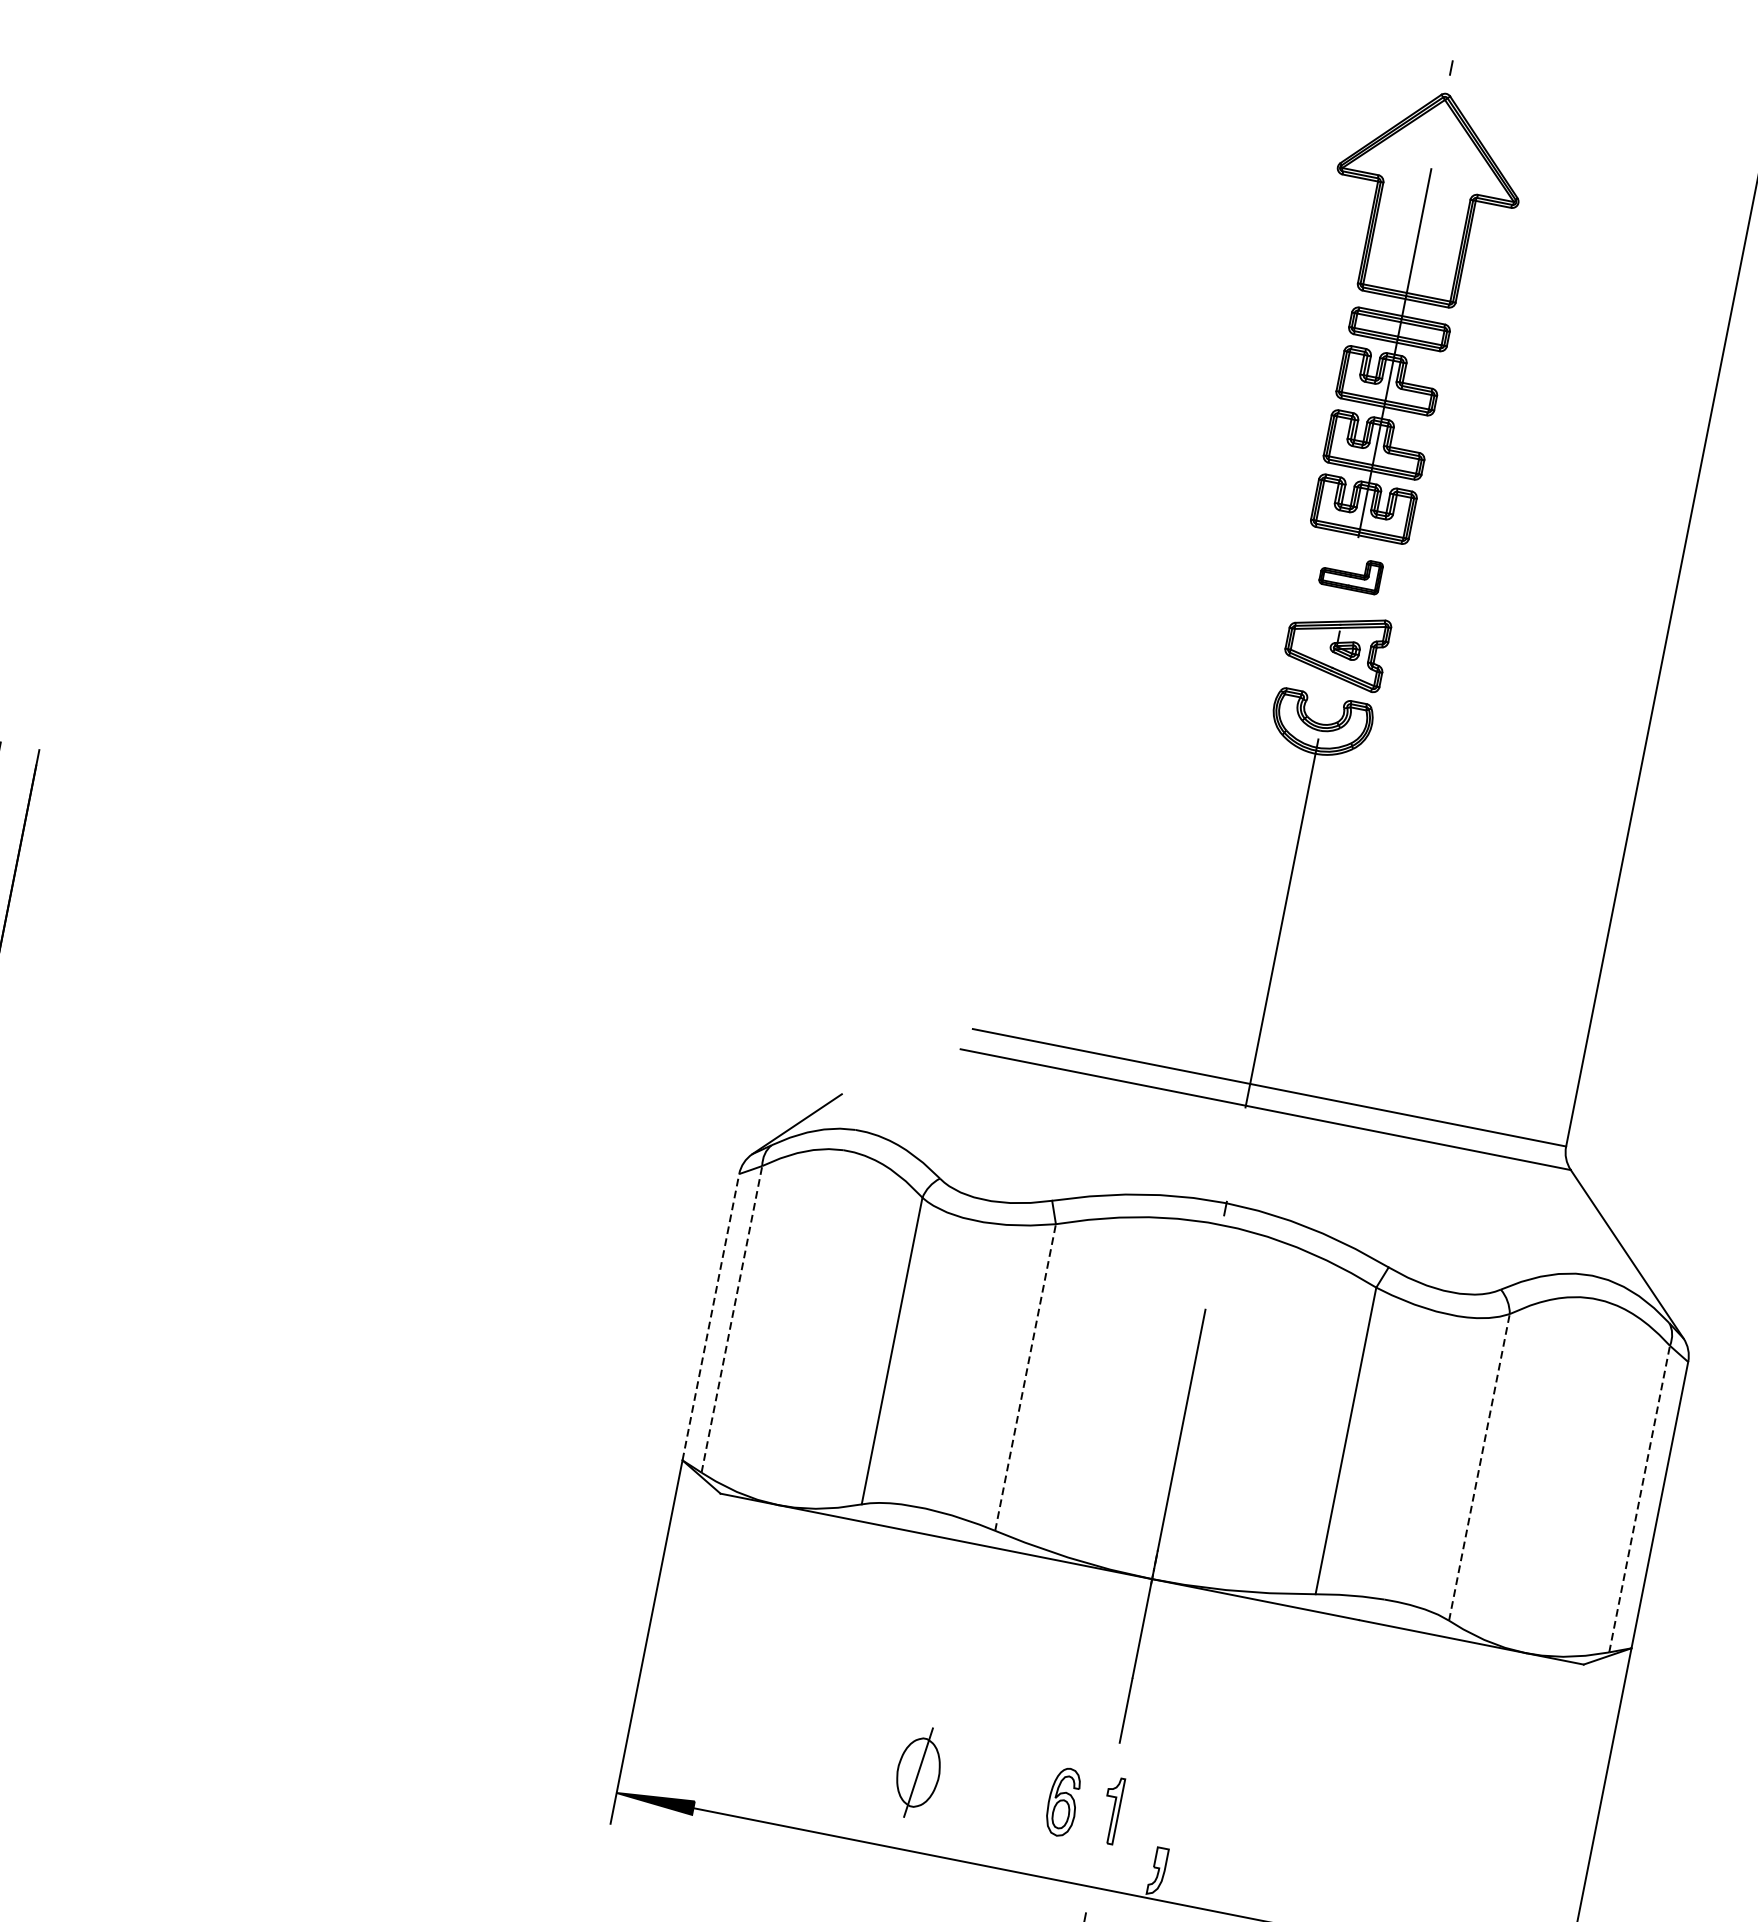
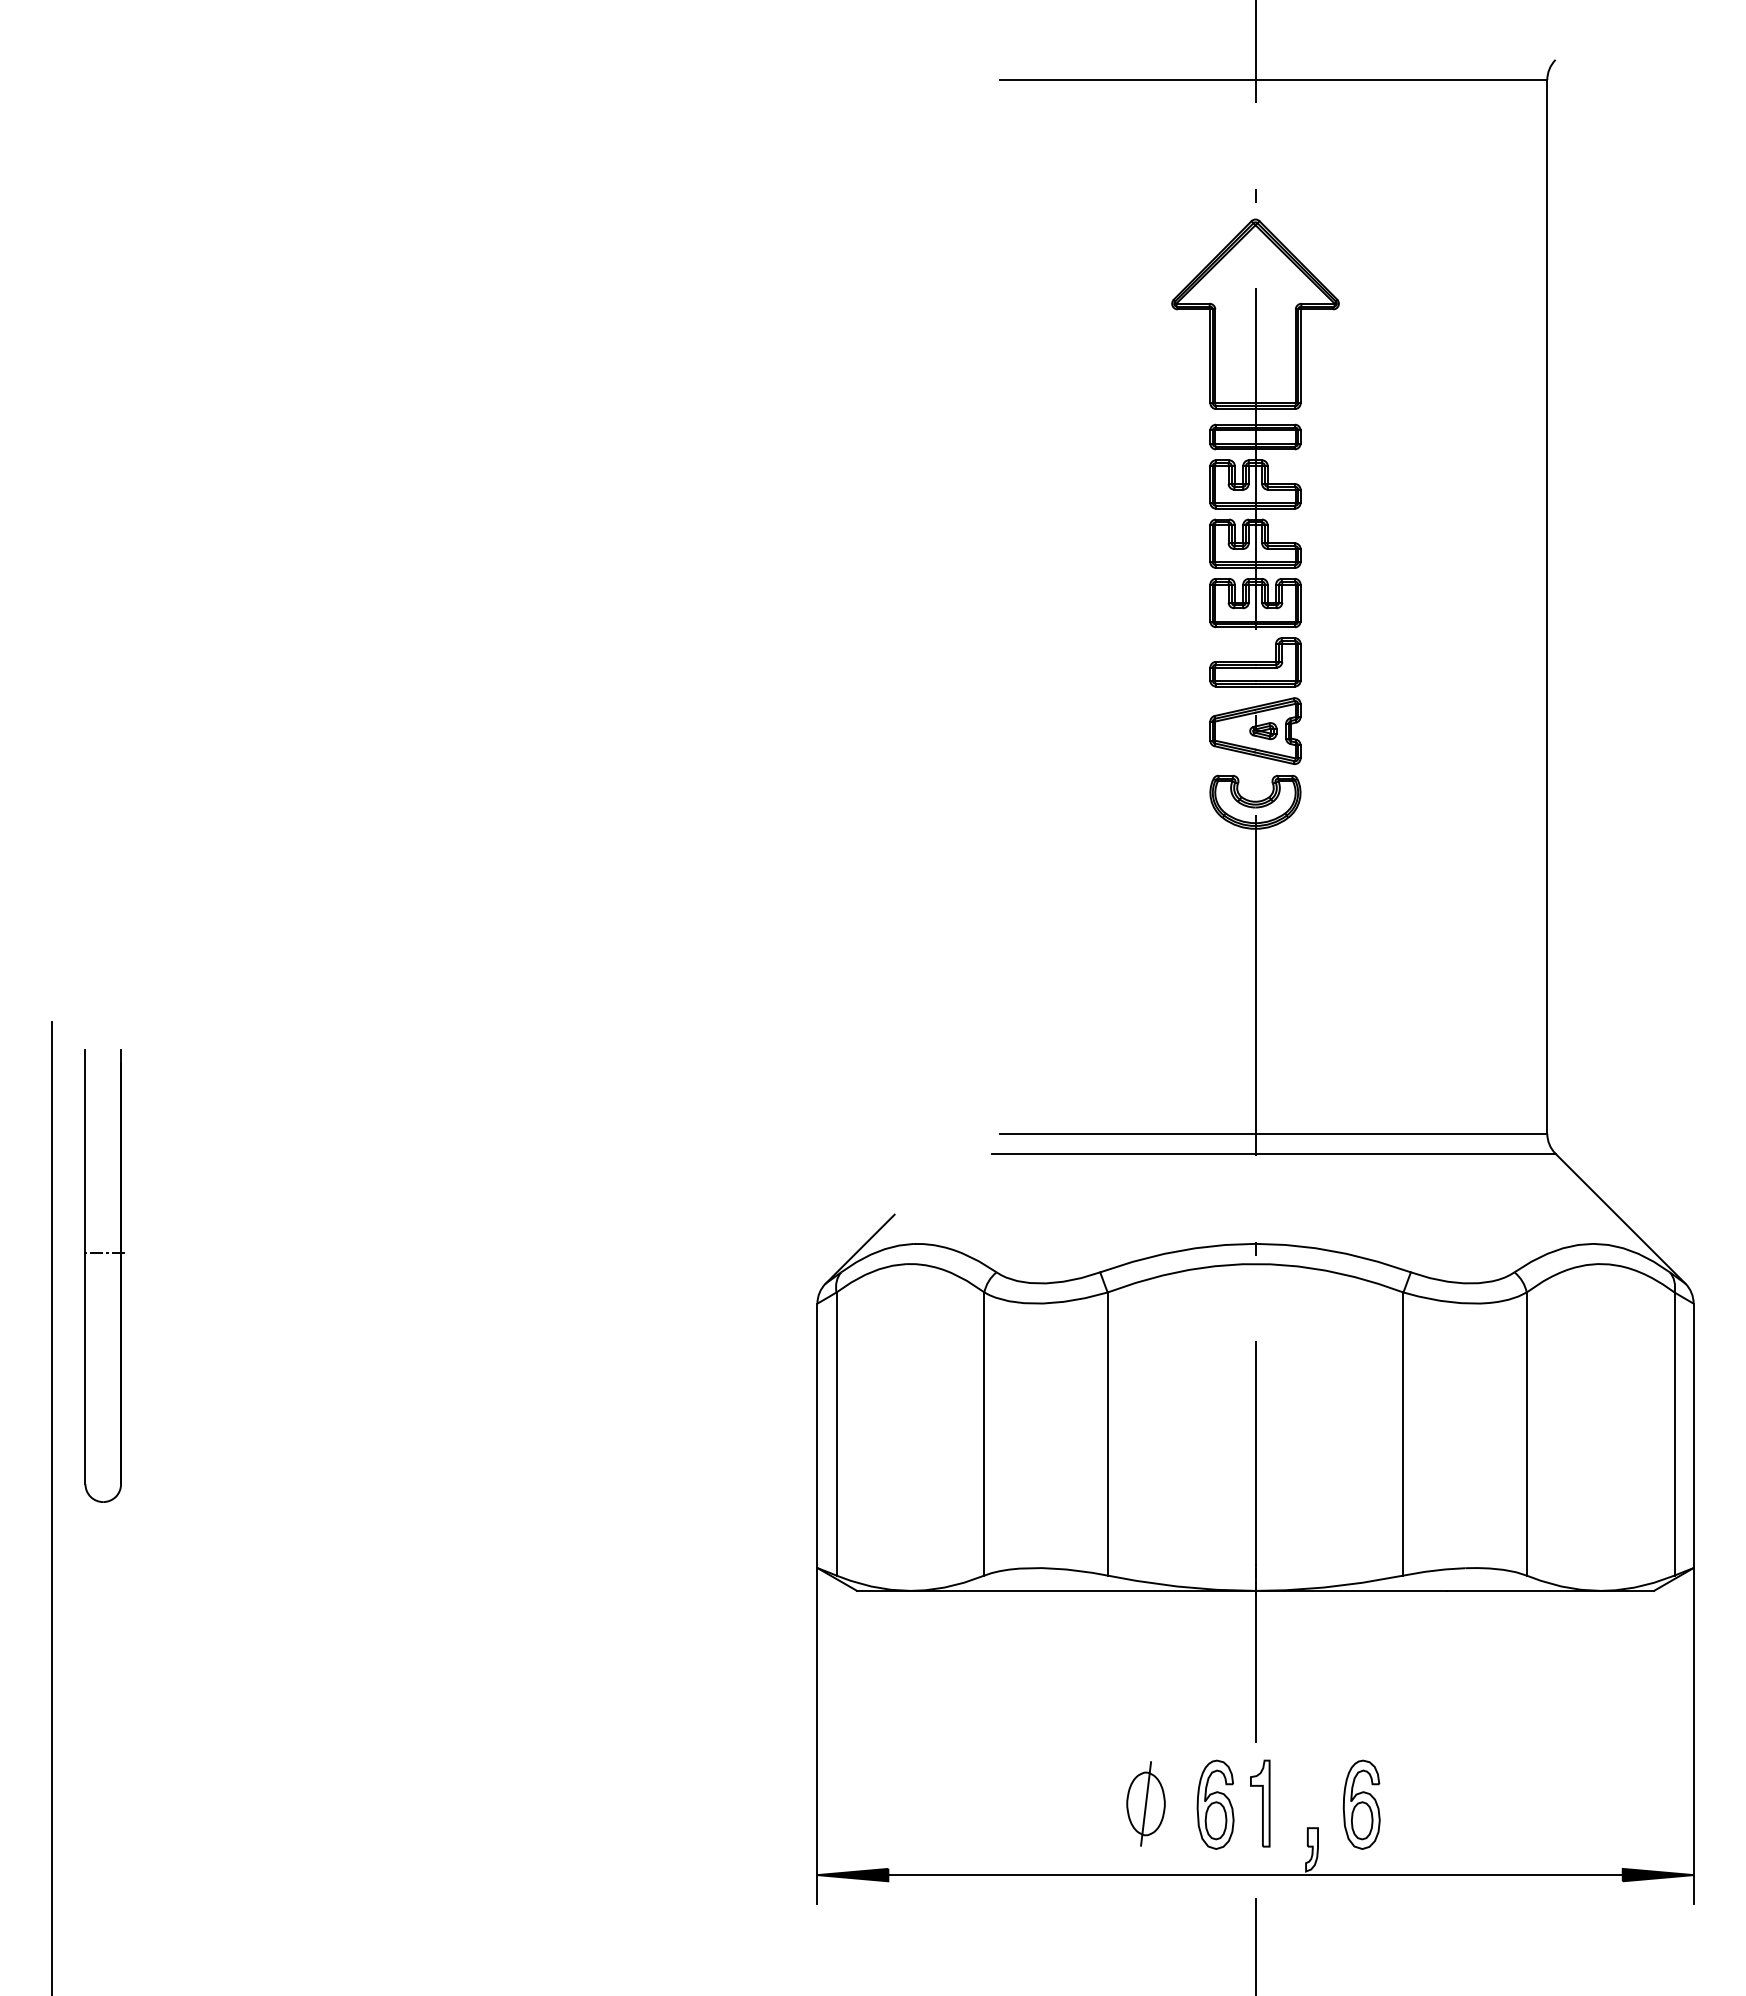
part: (1351, 573) -> (1255, 662), size x1.67
line: (711, 1316) -> (817, 1435), dashed -> solid
line: (731, 1319) -> (836, 1434), dashed -> solid
line: (1025, 1377) -> (1107, 1434), dashed -> solid
line: (1479, 1467) -> (1526, 1434), dashed -> solid
line: (1639, 1499) -> (1674, 1434), dashed -> solid
part: (918, 1772) -> (1145, 1803), moved
part: (1062, 1801) -> (1215, 1804), size x1.43
part: (1111, 1810) -> (1260, 1803), size x1.43
part: (1221, 1833) -> (1361, 1804), added

